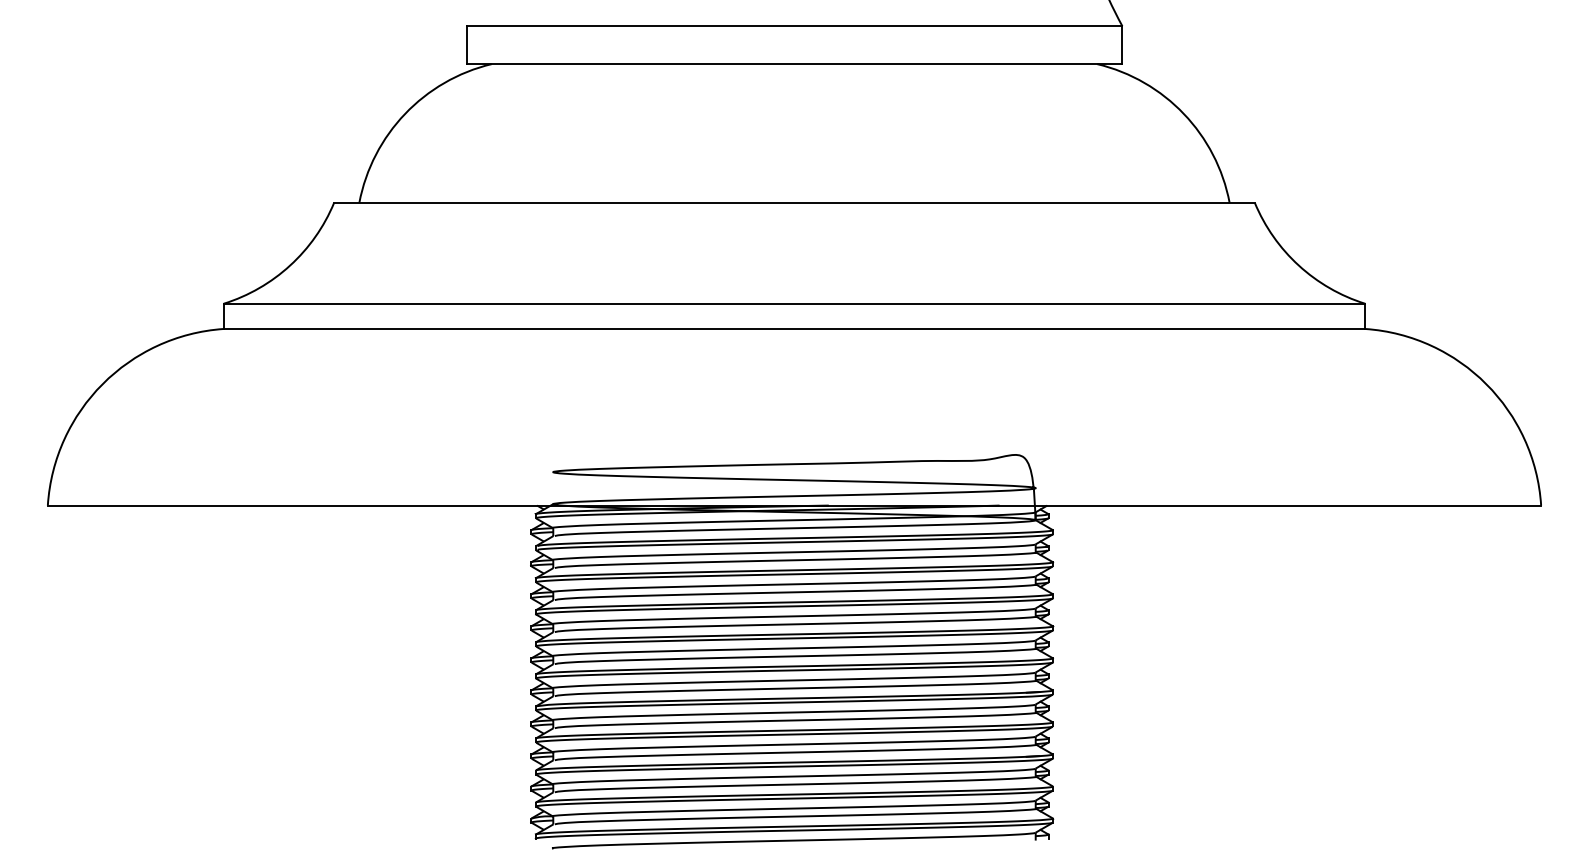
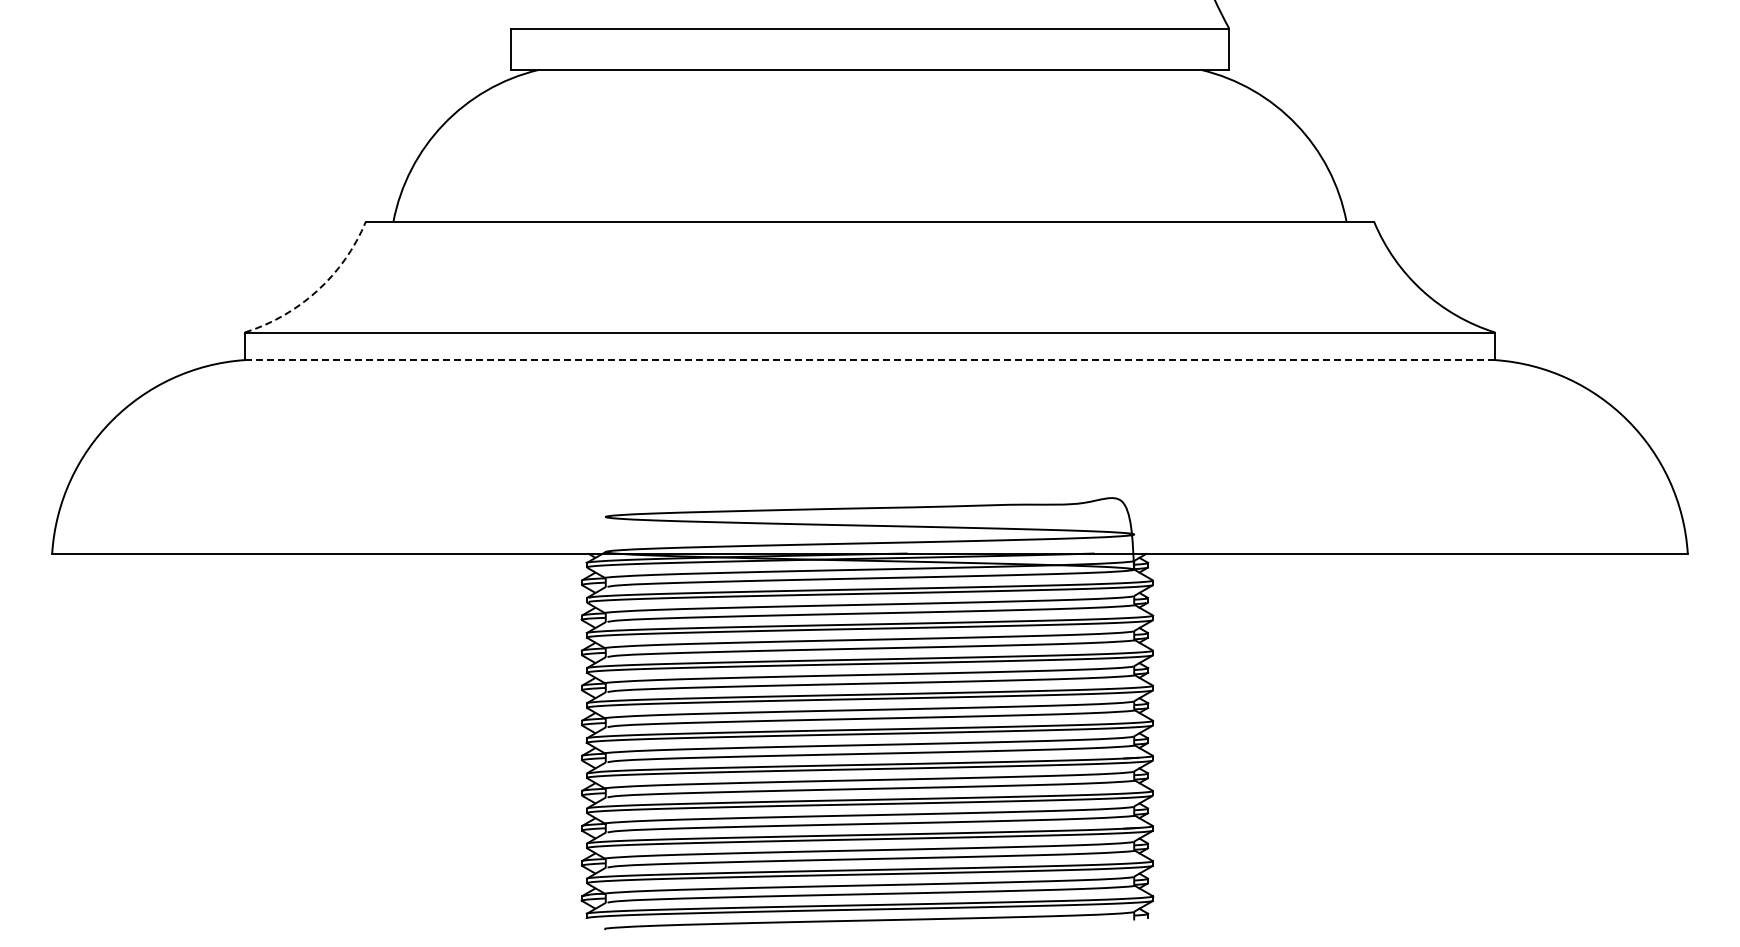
arc: (290, 265) -> (317, 290), solid -> dashed
line: (794, 329) -> (870, 360), solid -> dashed

